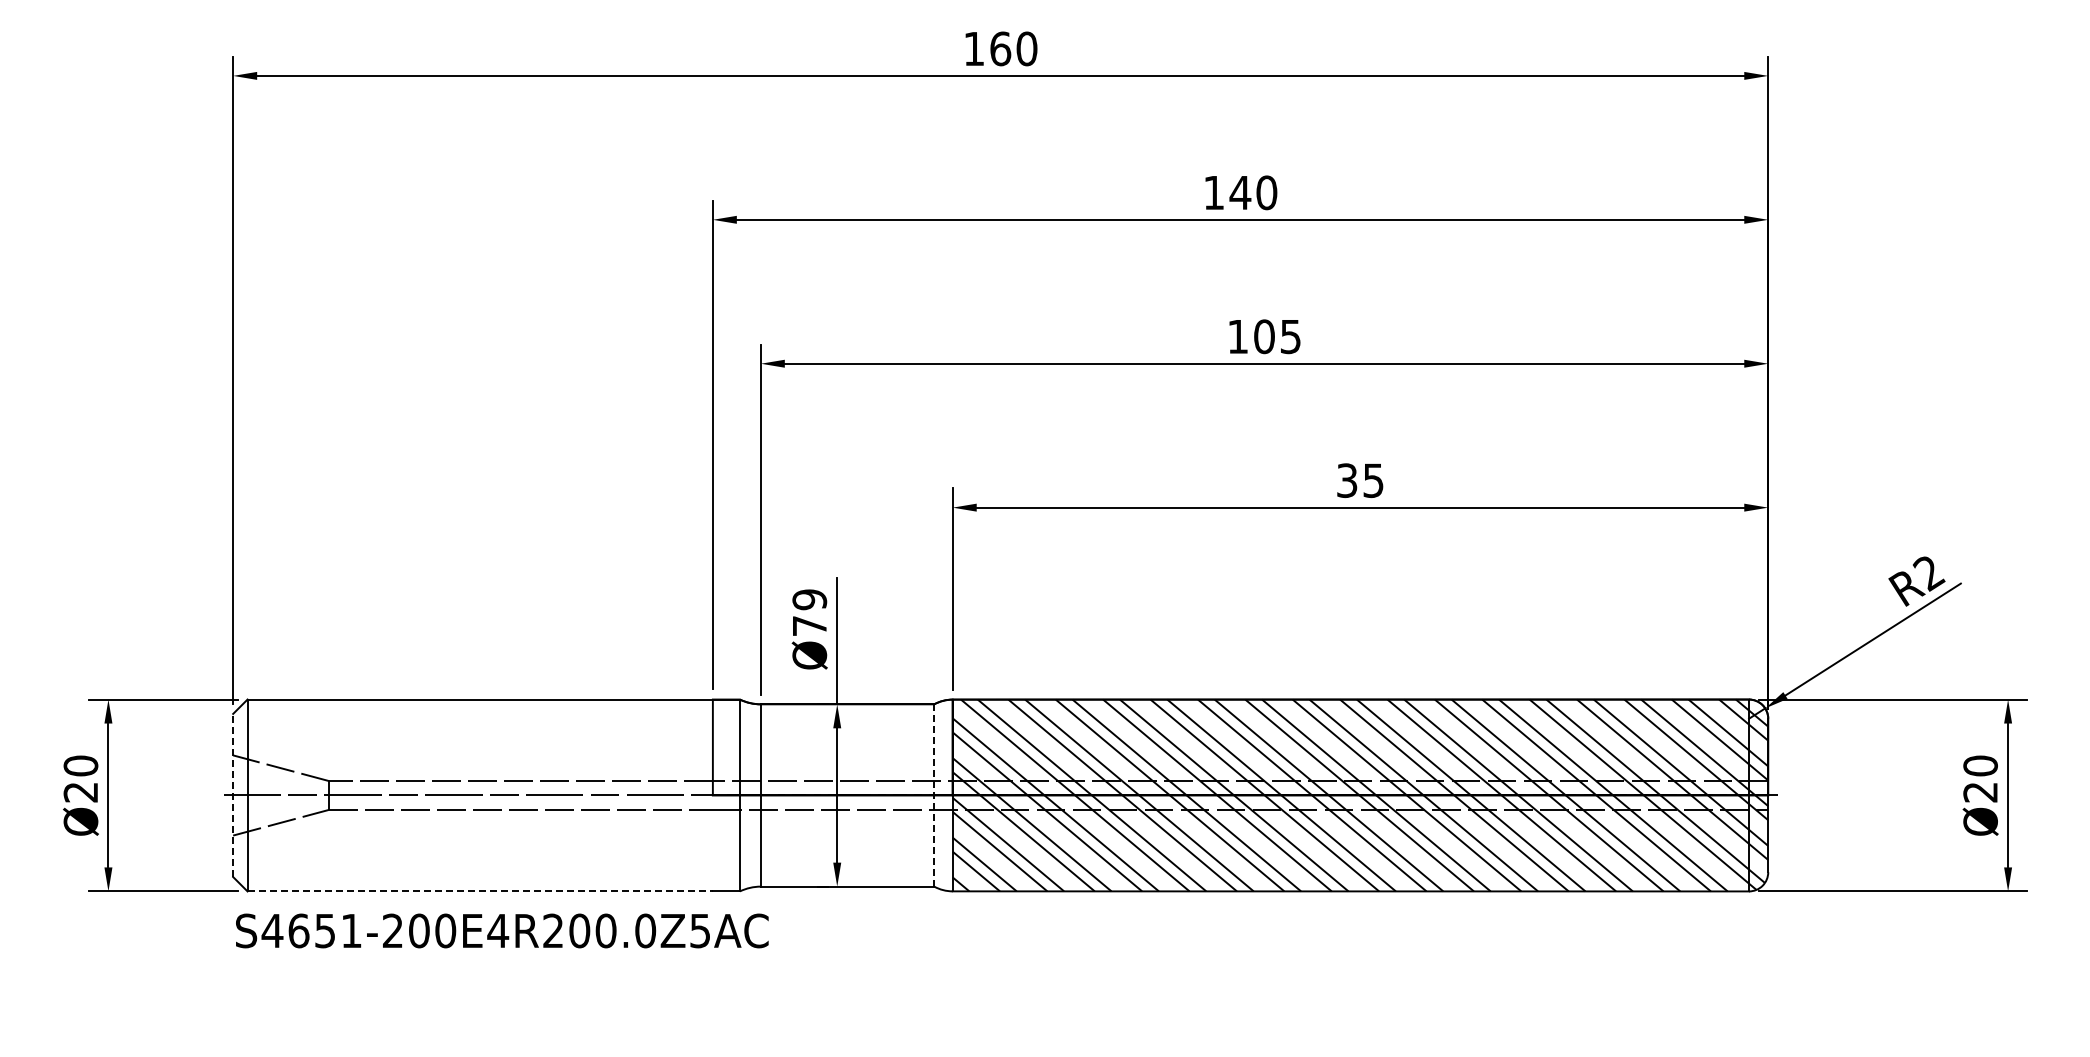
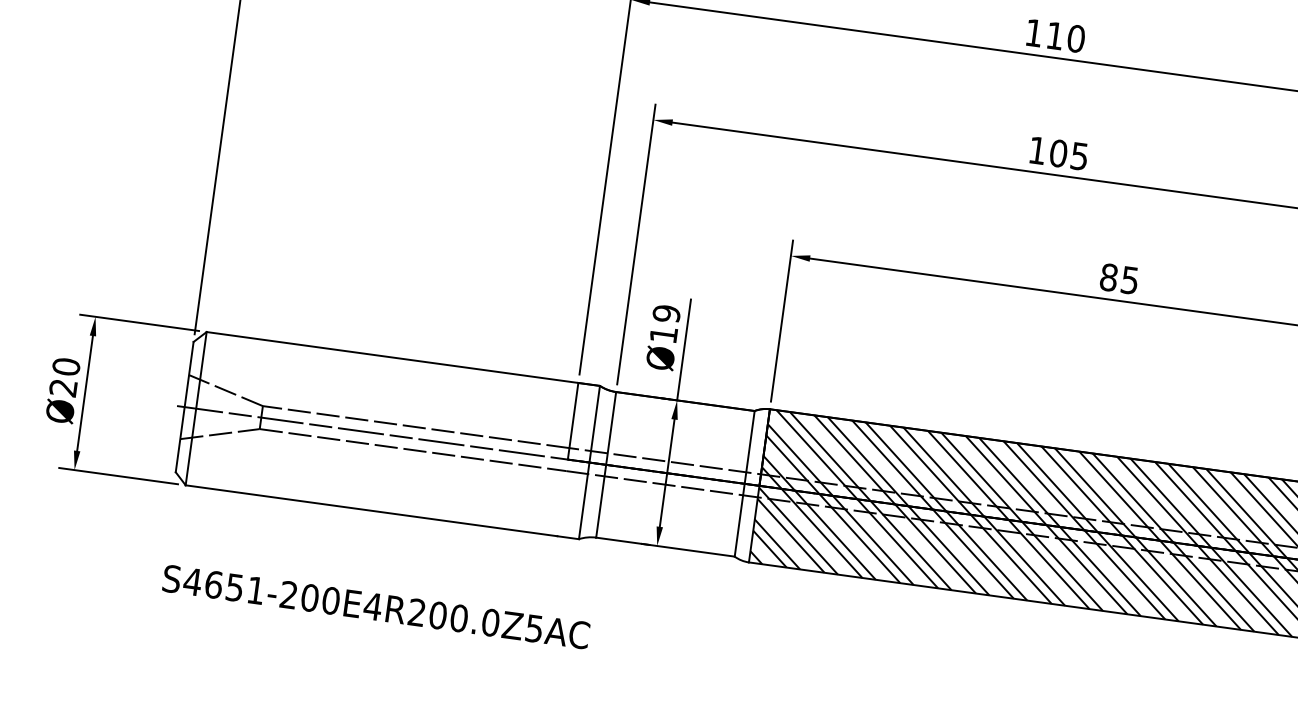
text: (1240, 192) -> (1055, 35), 140 -> 110
text: (1347, 480) -> (1109, 277), 35 -> 85
text: (809, 625) -> (663, 334), Ø79 -> Ø19
line: (934, 794) -> (744, 483), dashed -> solid
line: (233, 795) -> (184, 407), dashed -> solid
line: (480, 891) -> (371, 510), dashed -> solid
text: (502, 930) -> (376, 606), moved

